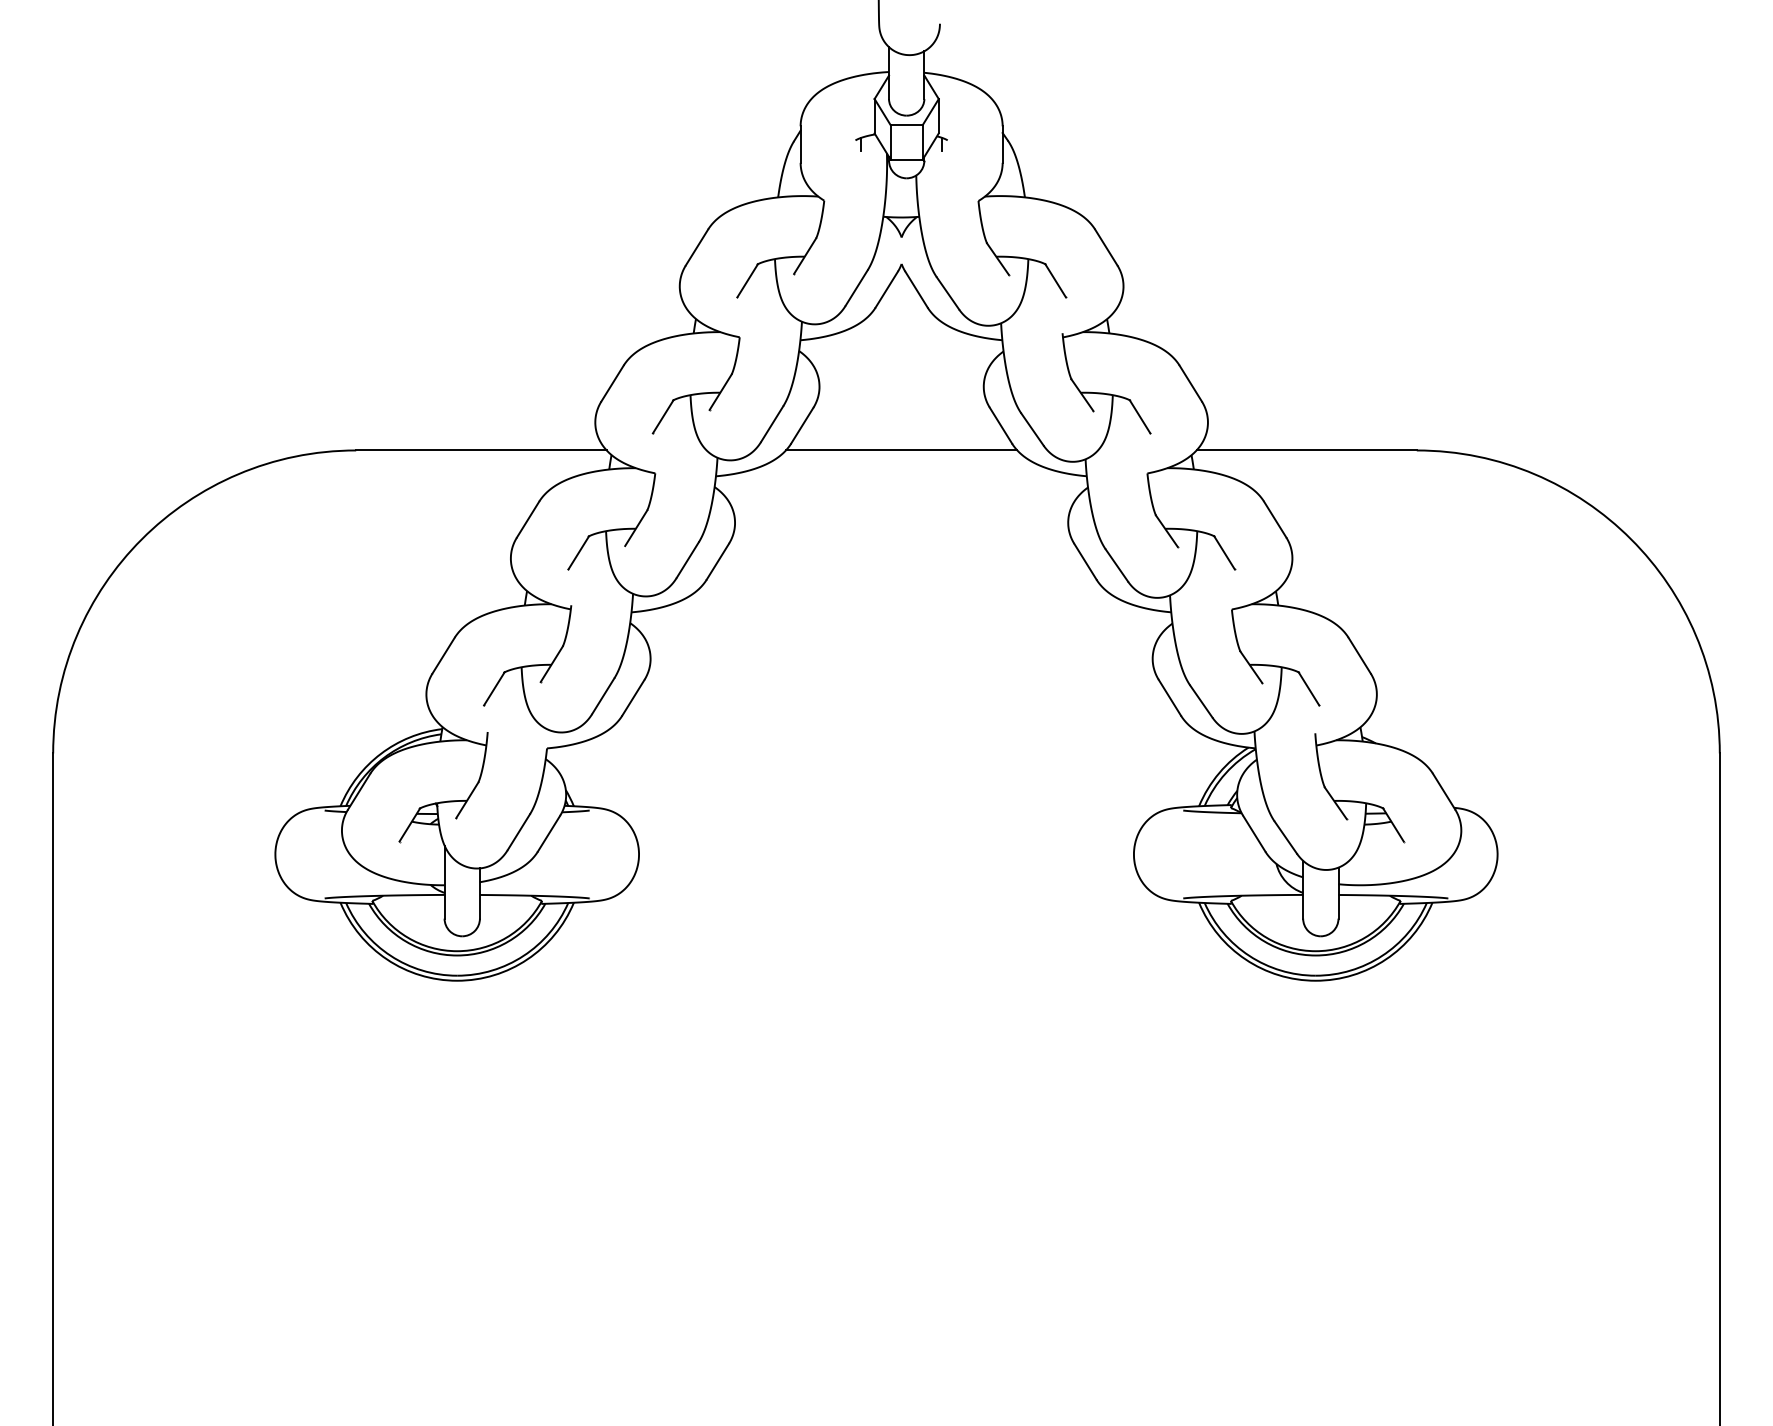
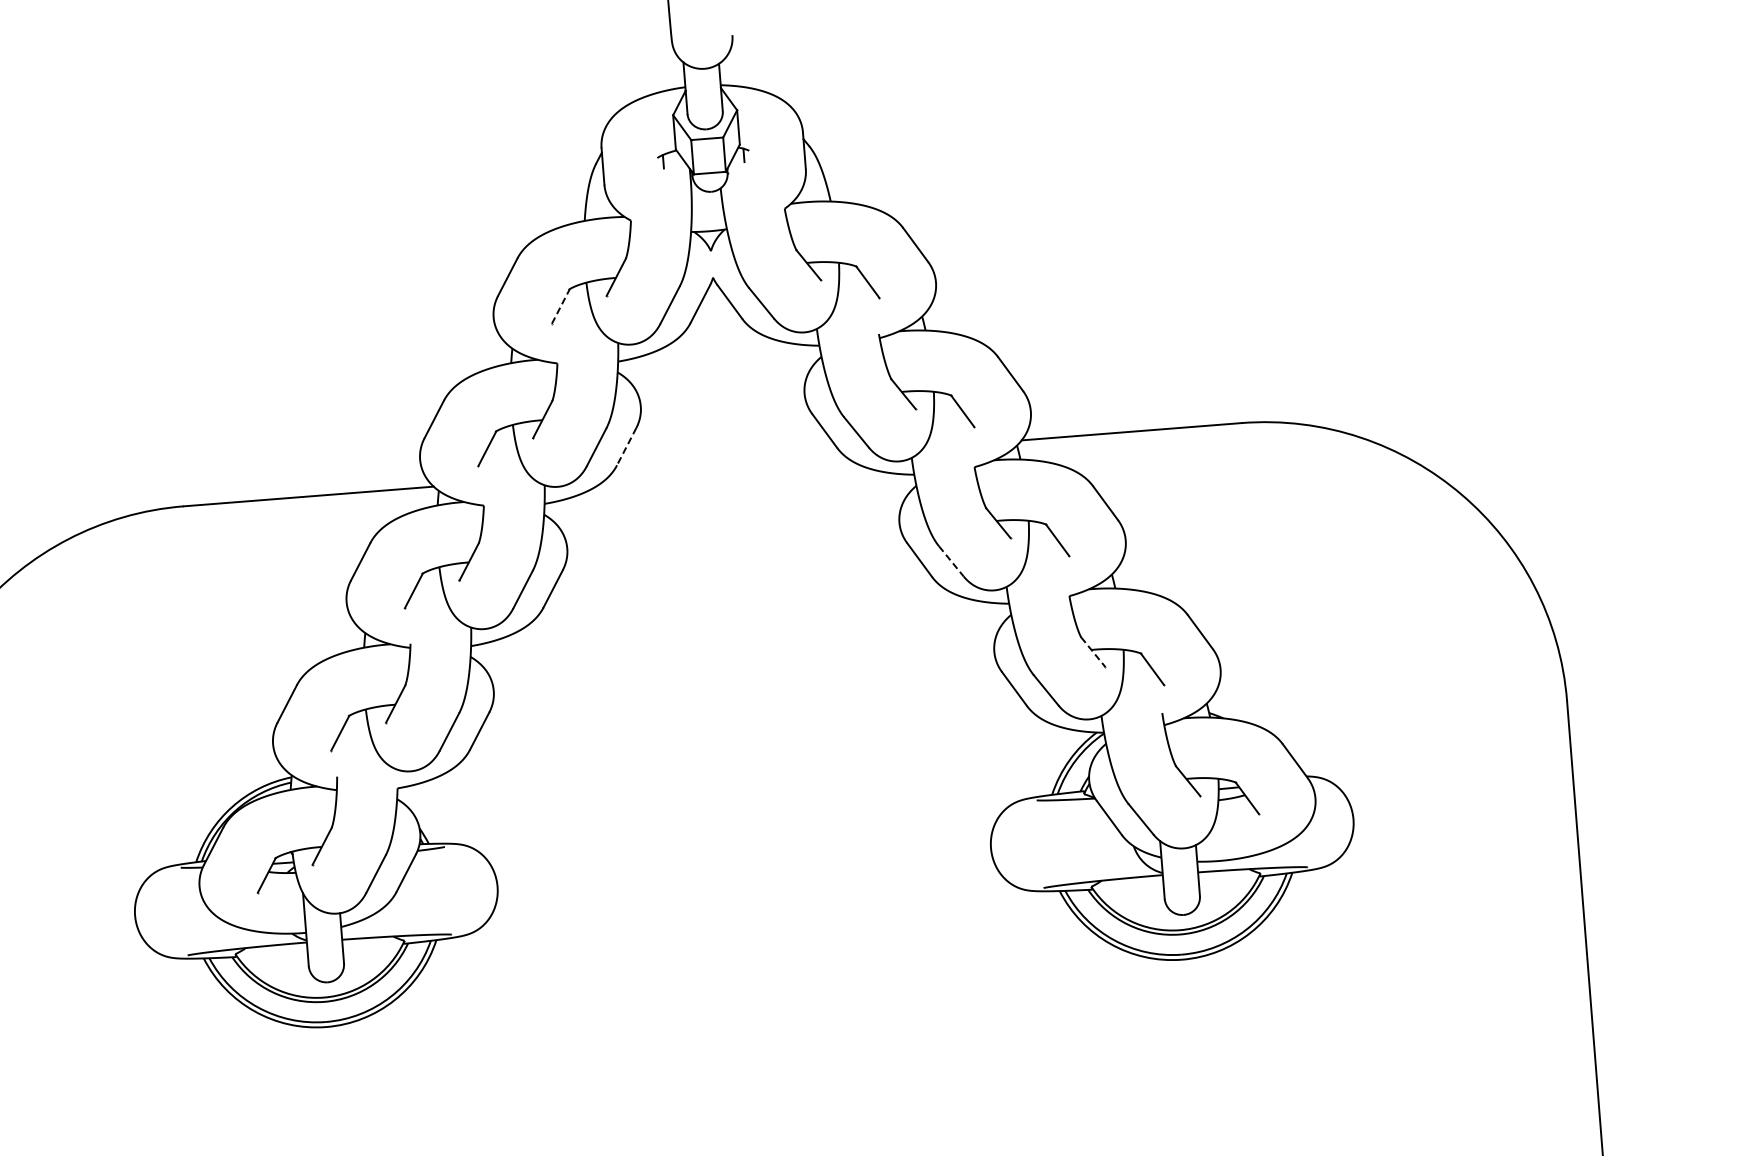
line: (747, 280) -> (560, 306), solid -> dashed
line: (802, 426) -> (626, 447), solid -> dashed
line: (901, 450) -> (727, 463), removed
line: (1117, 565) -> (951, 561), solid -> dashed
line: (1251, 667) -> (1093, 652), solid -> dashed

